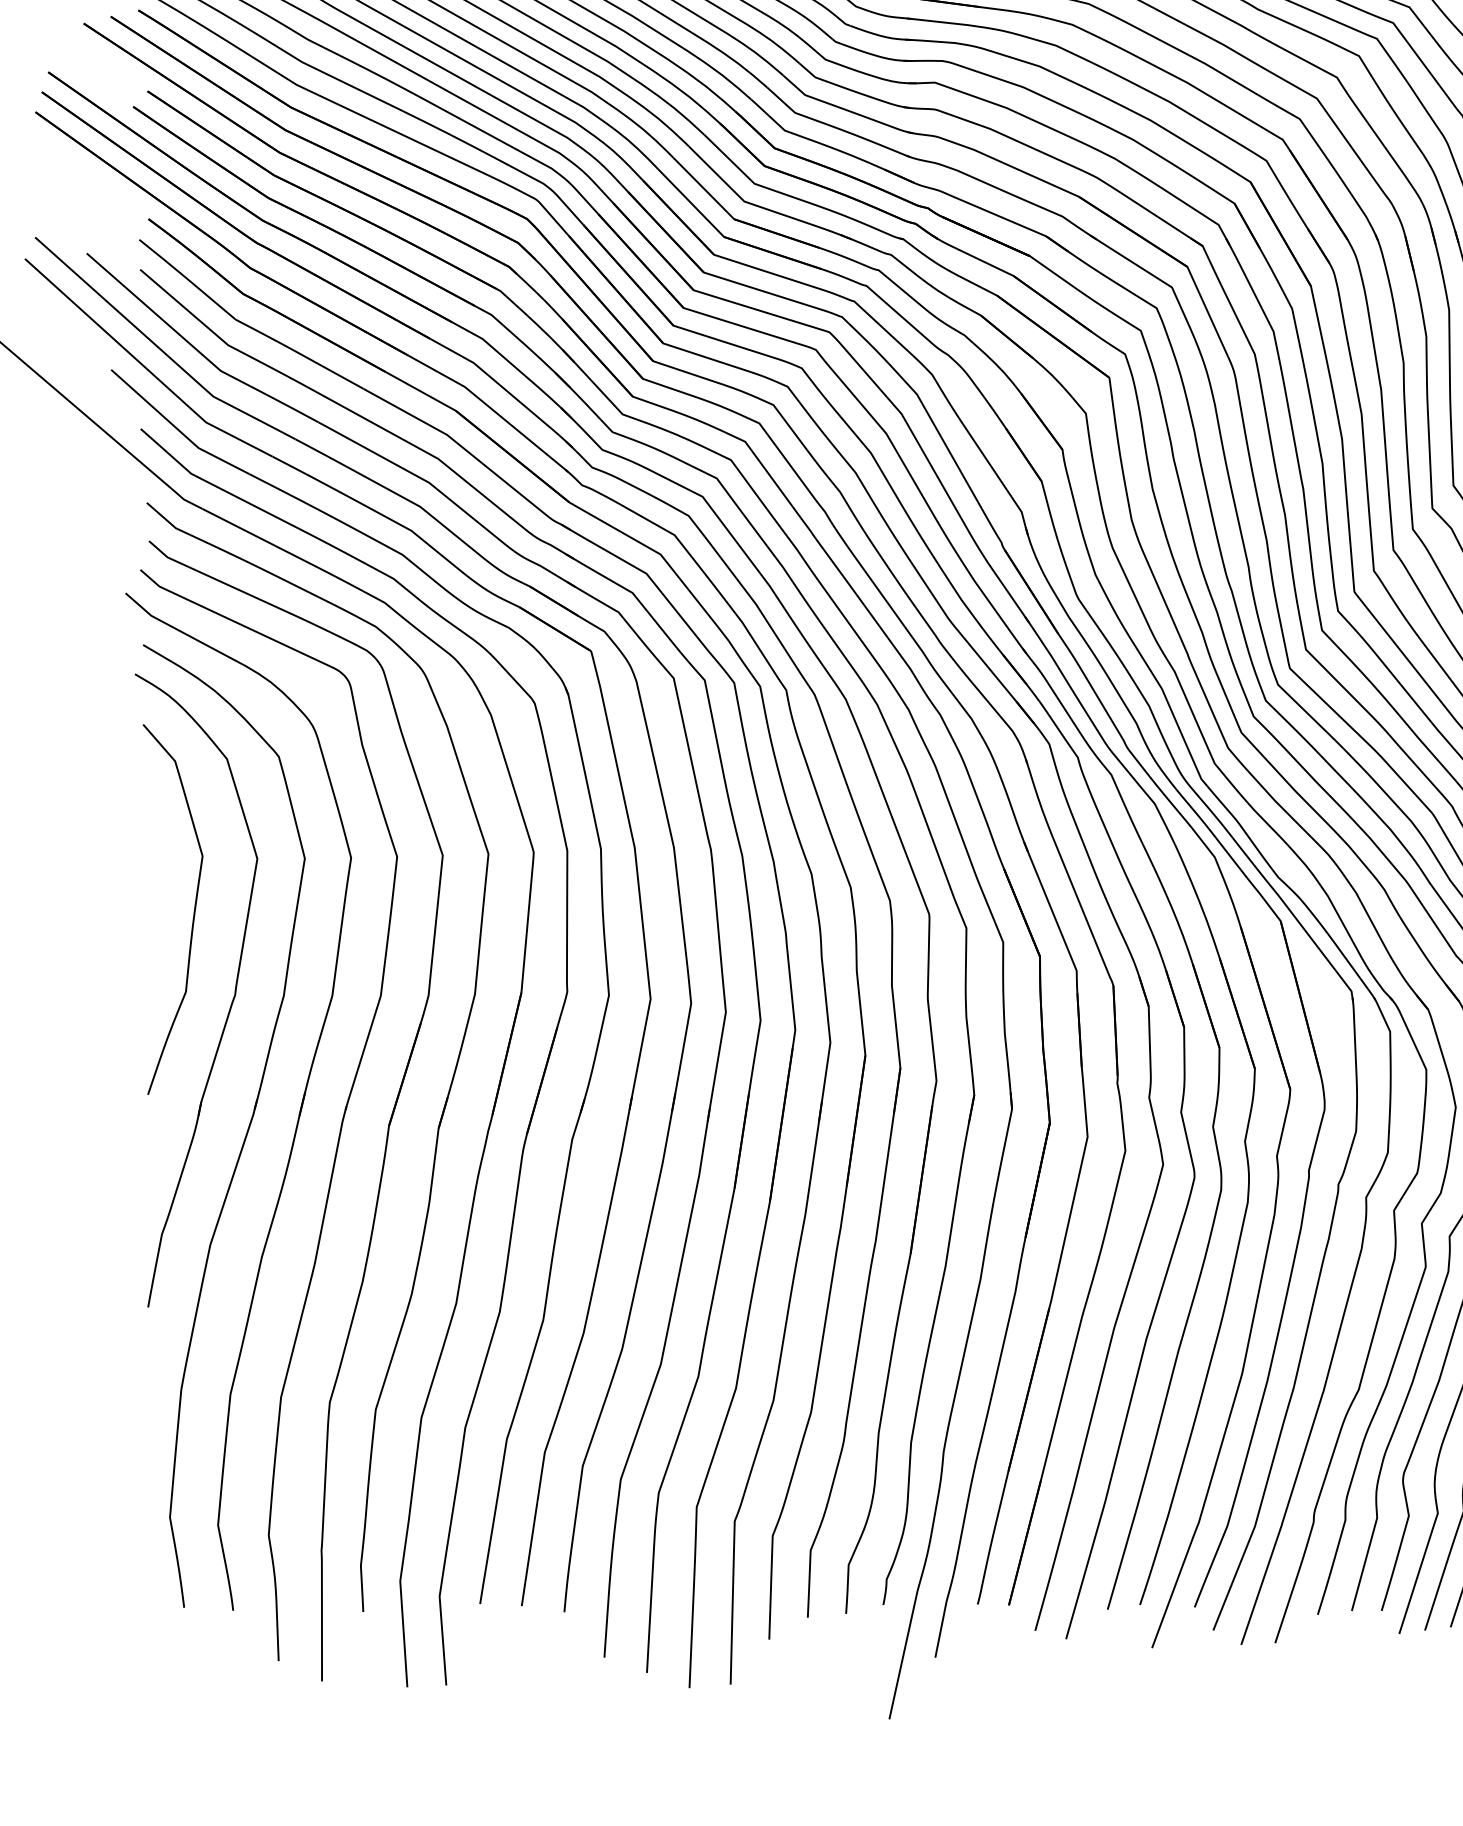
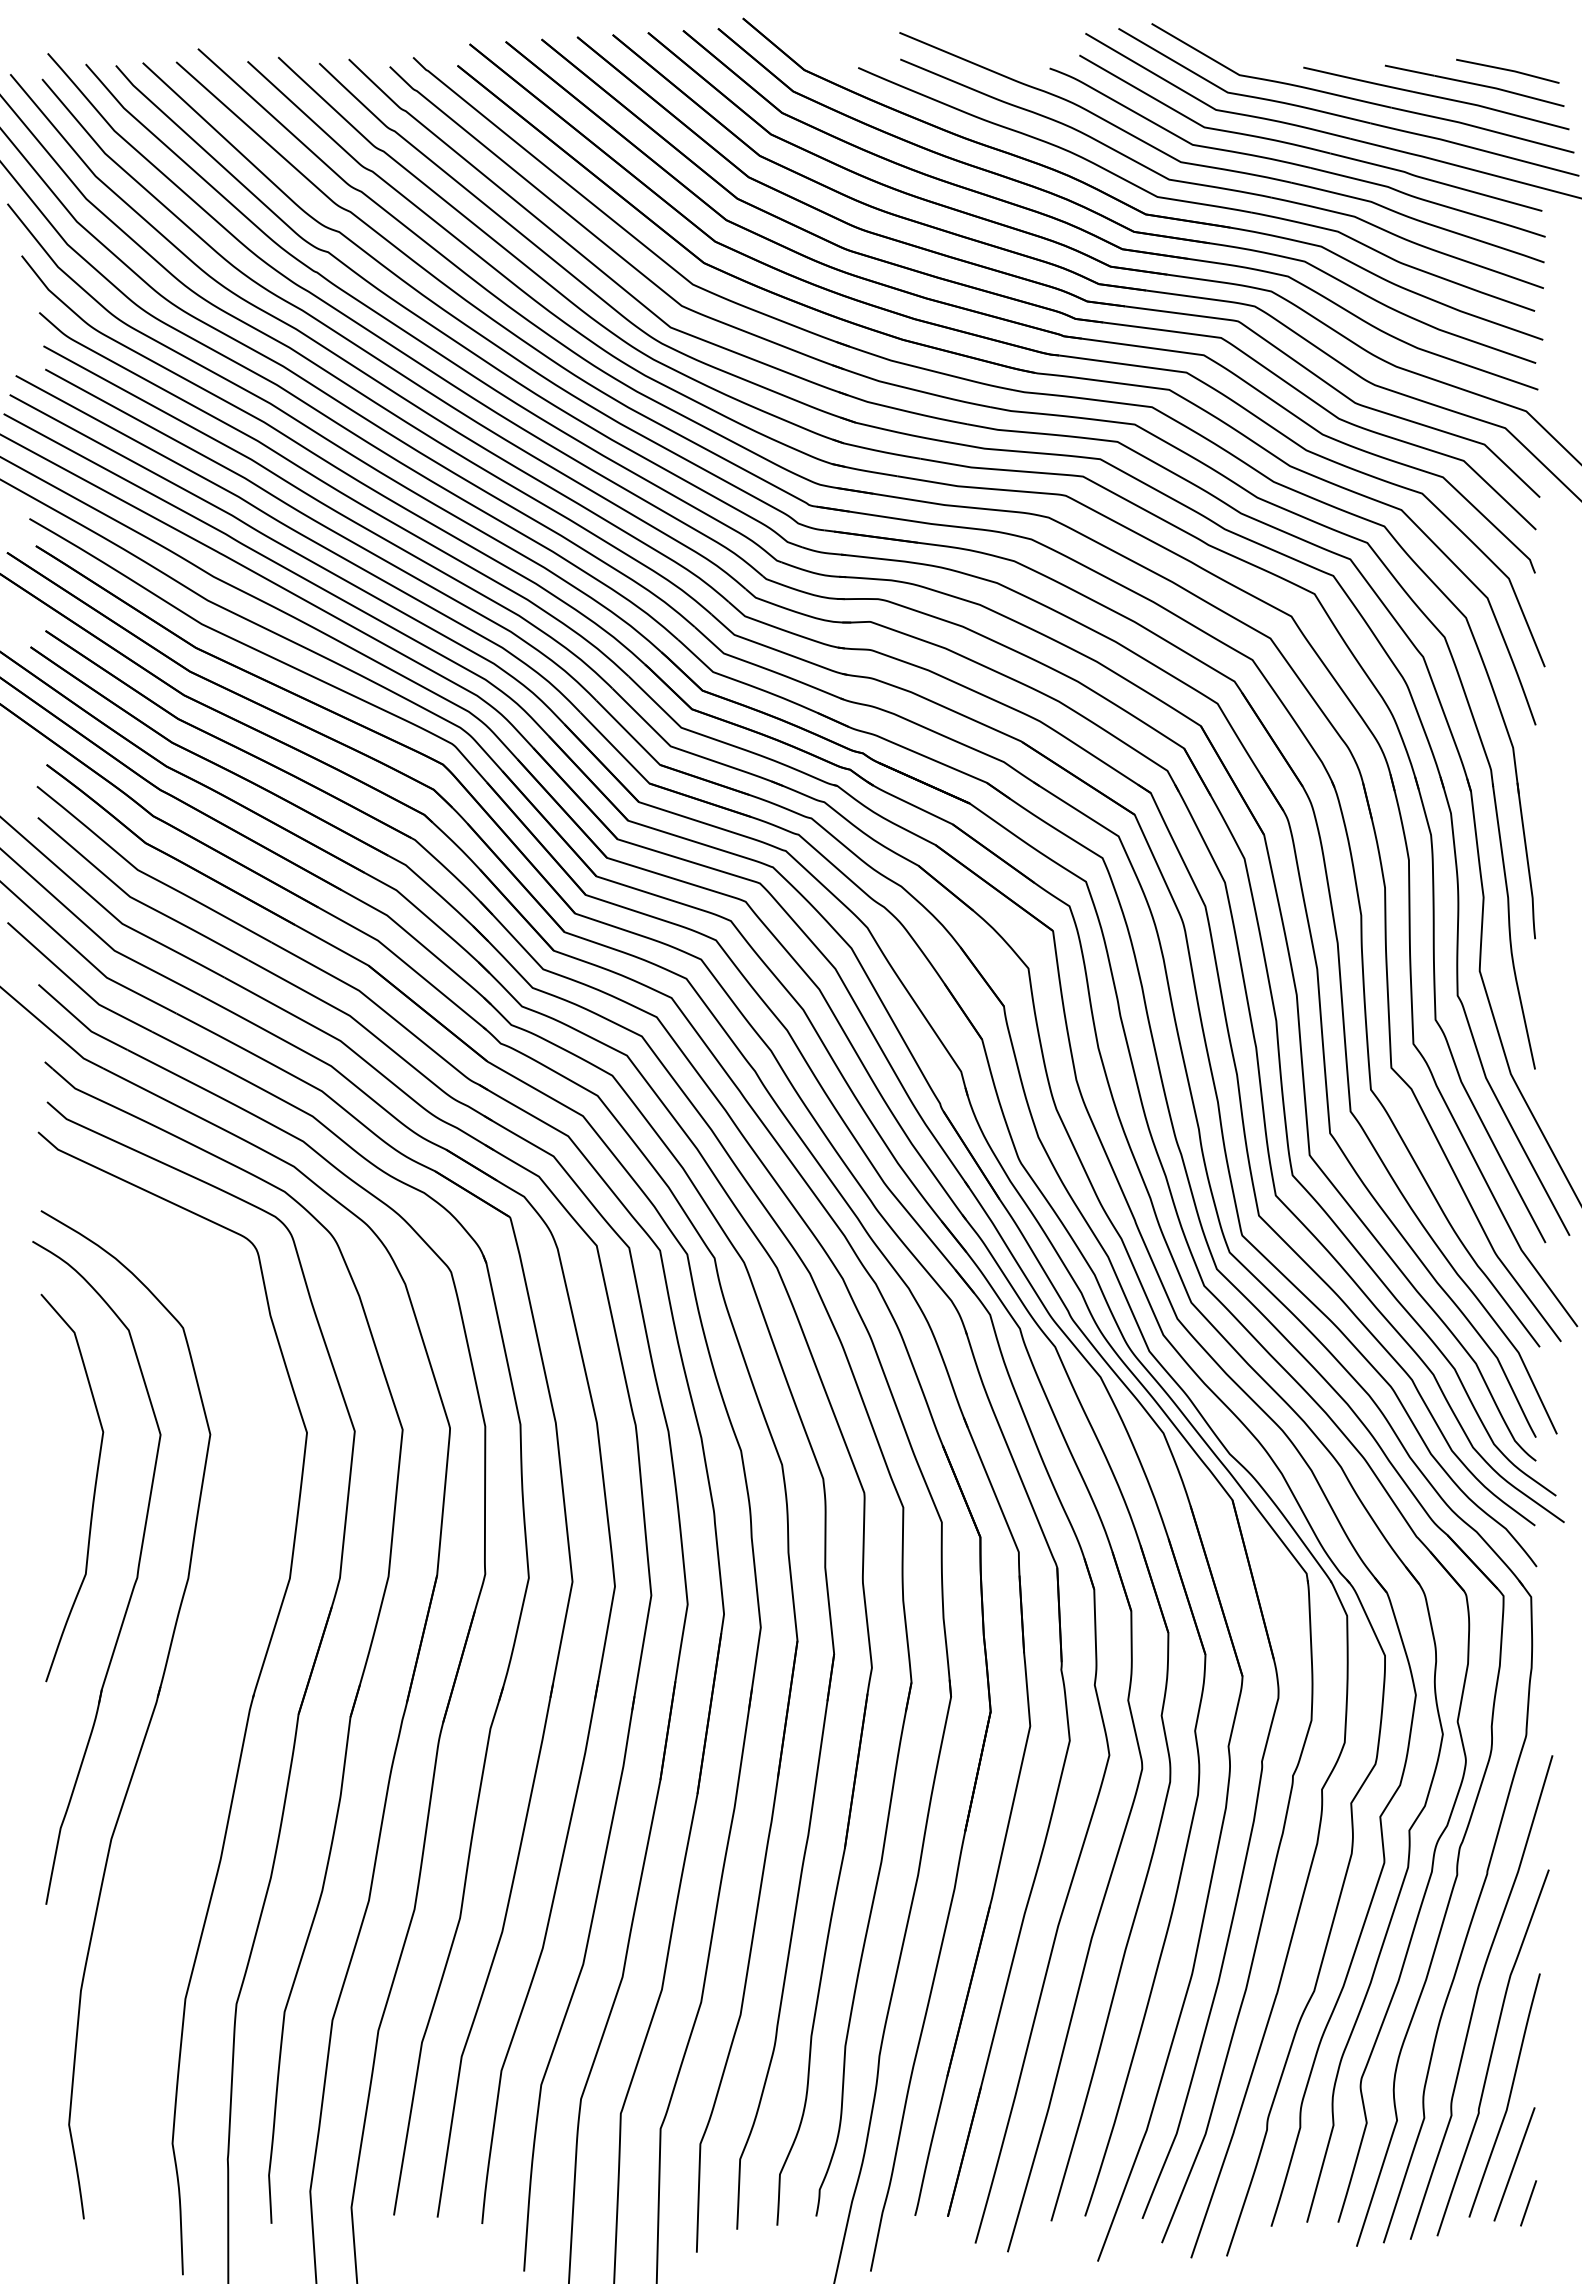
part: (298, 1115) -> (203, 1703), removed

